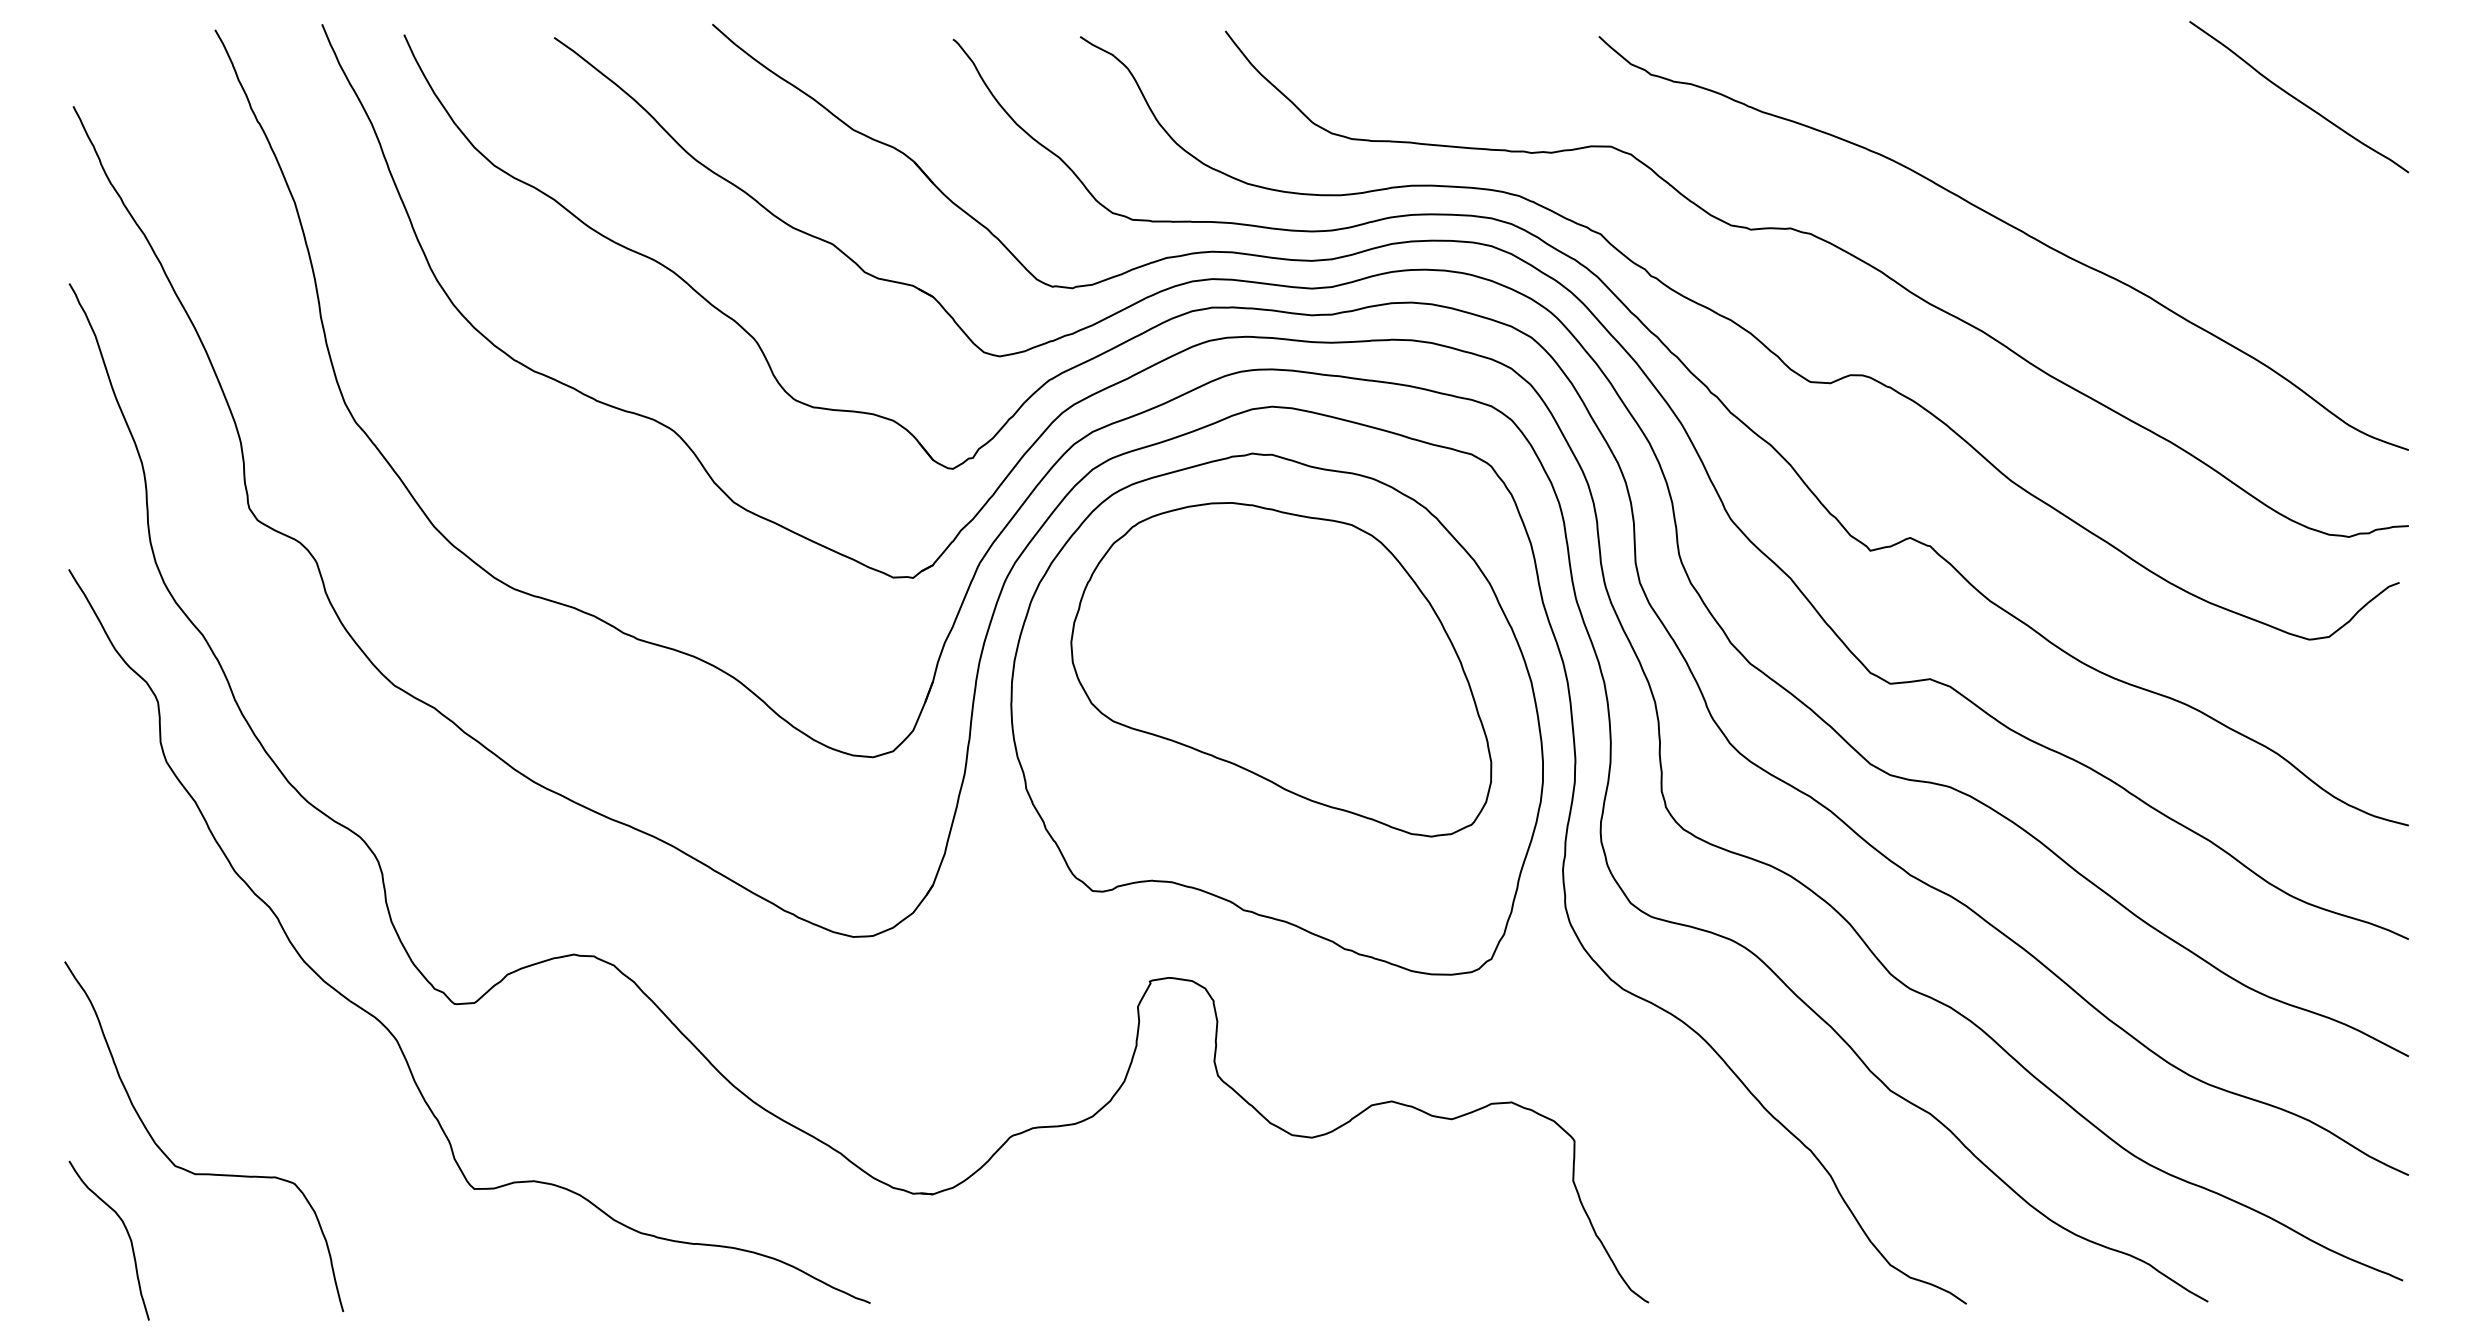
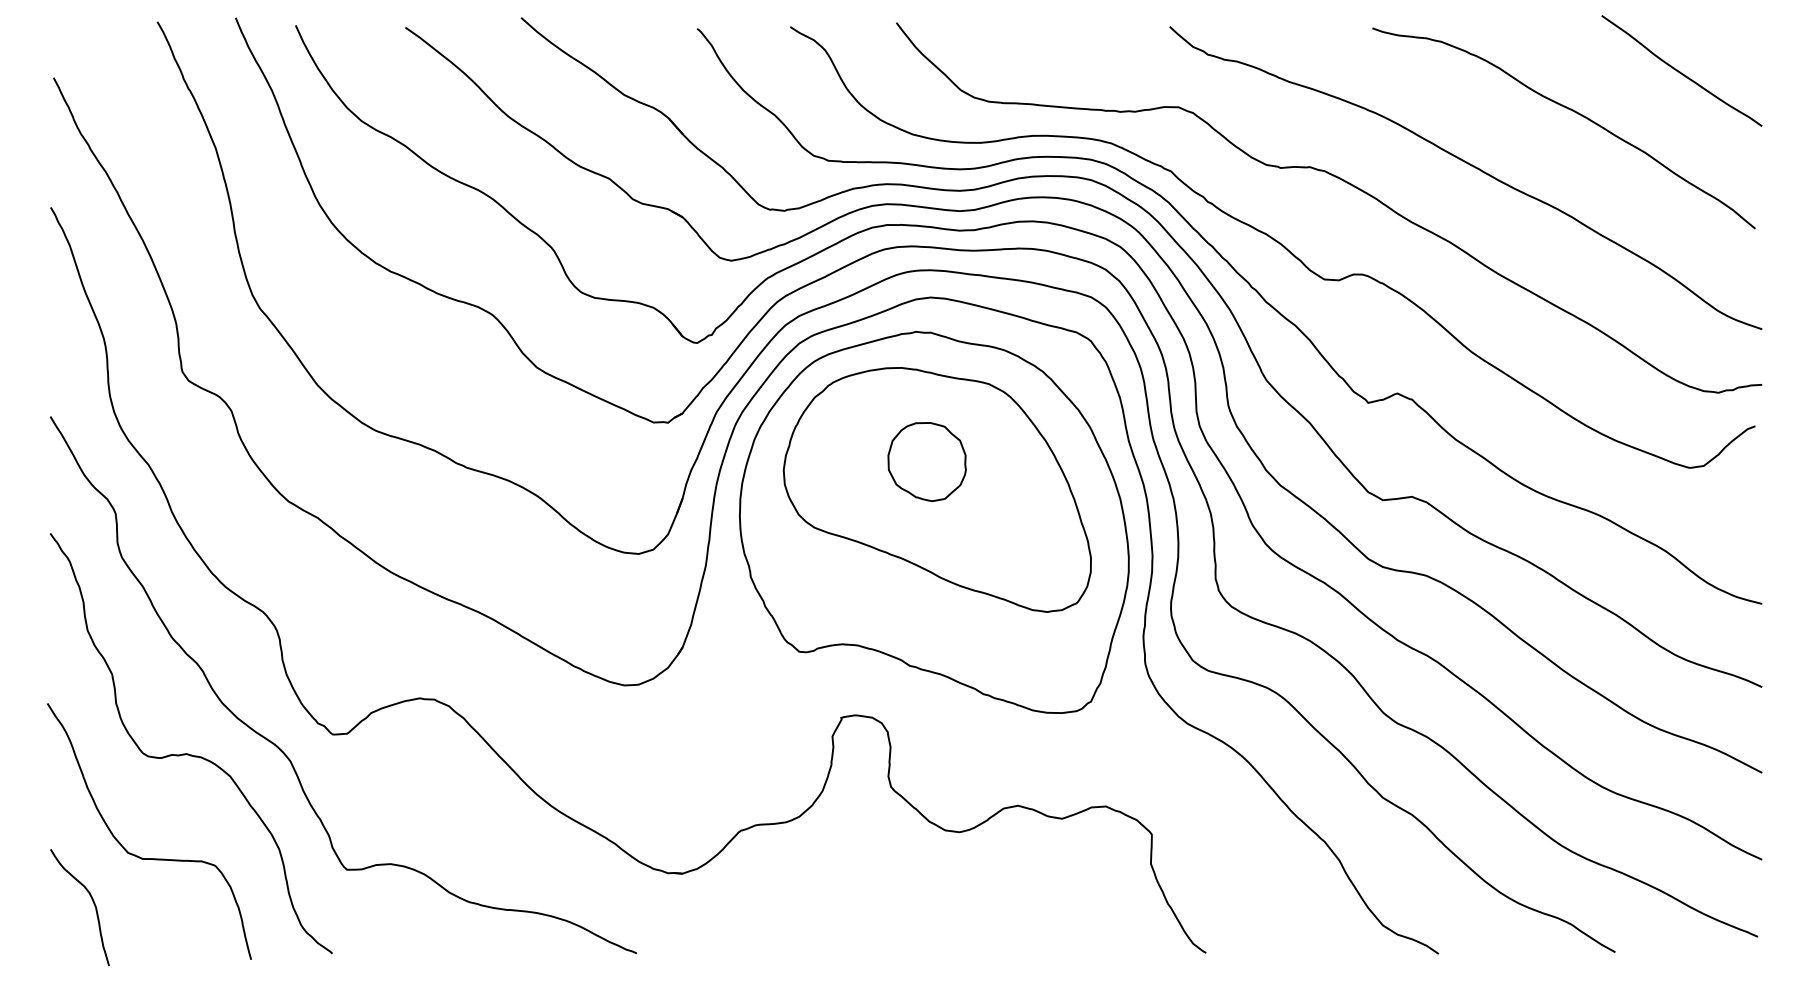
curve: (2149, 152) -> (1572, 111), added
part: (1266, 630) -> (926, 461), added
curve: (257, 1030) -> (188, 753), added

